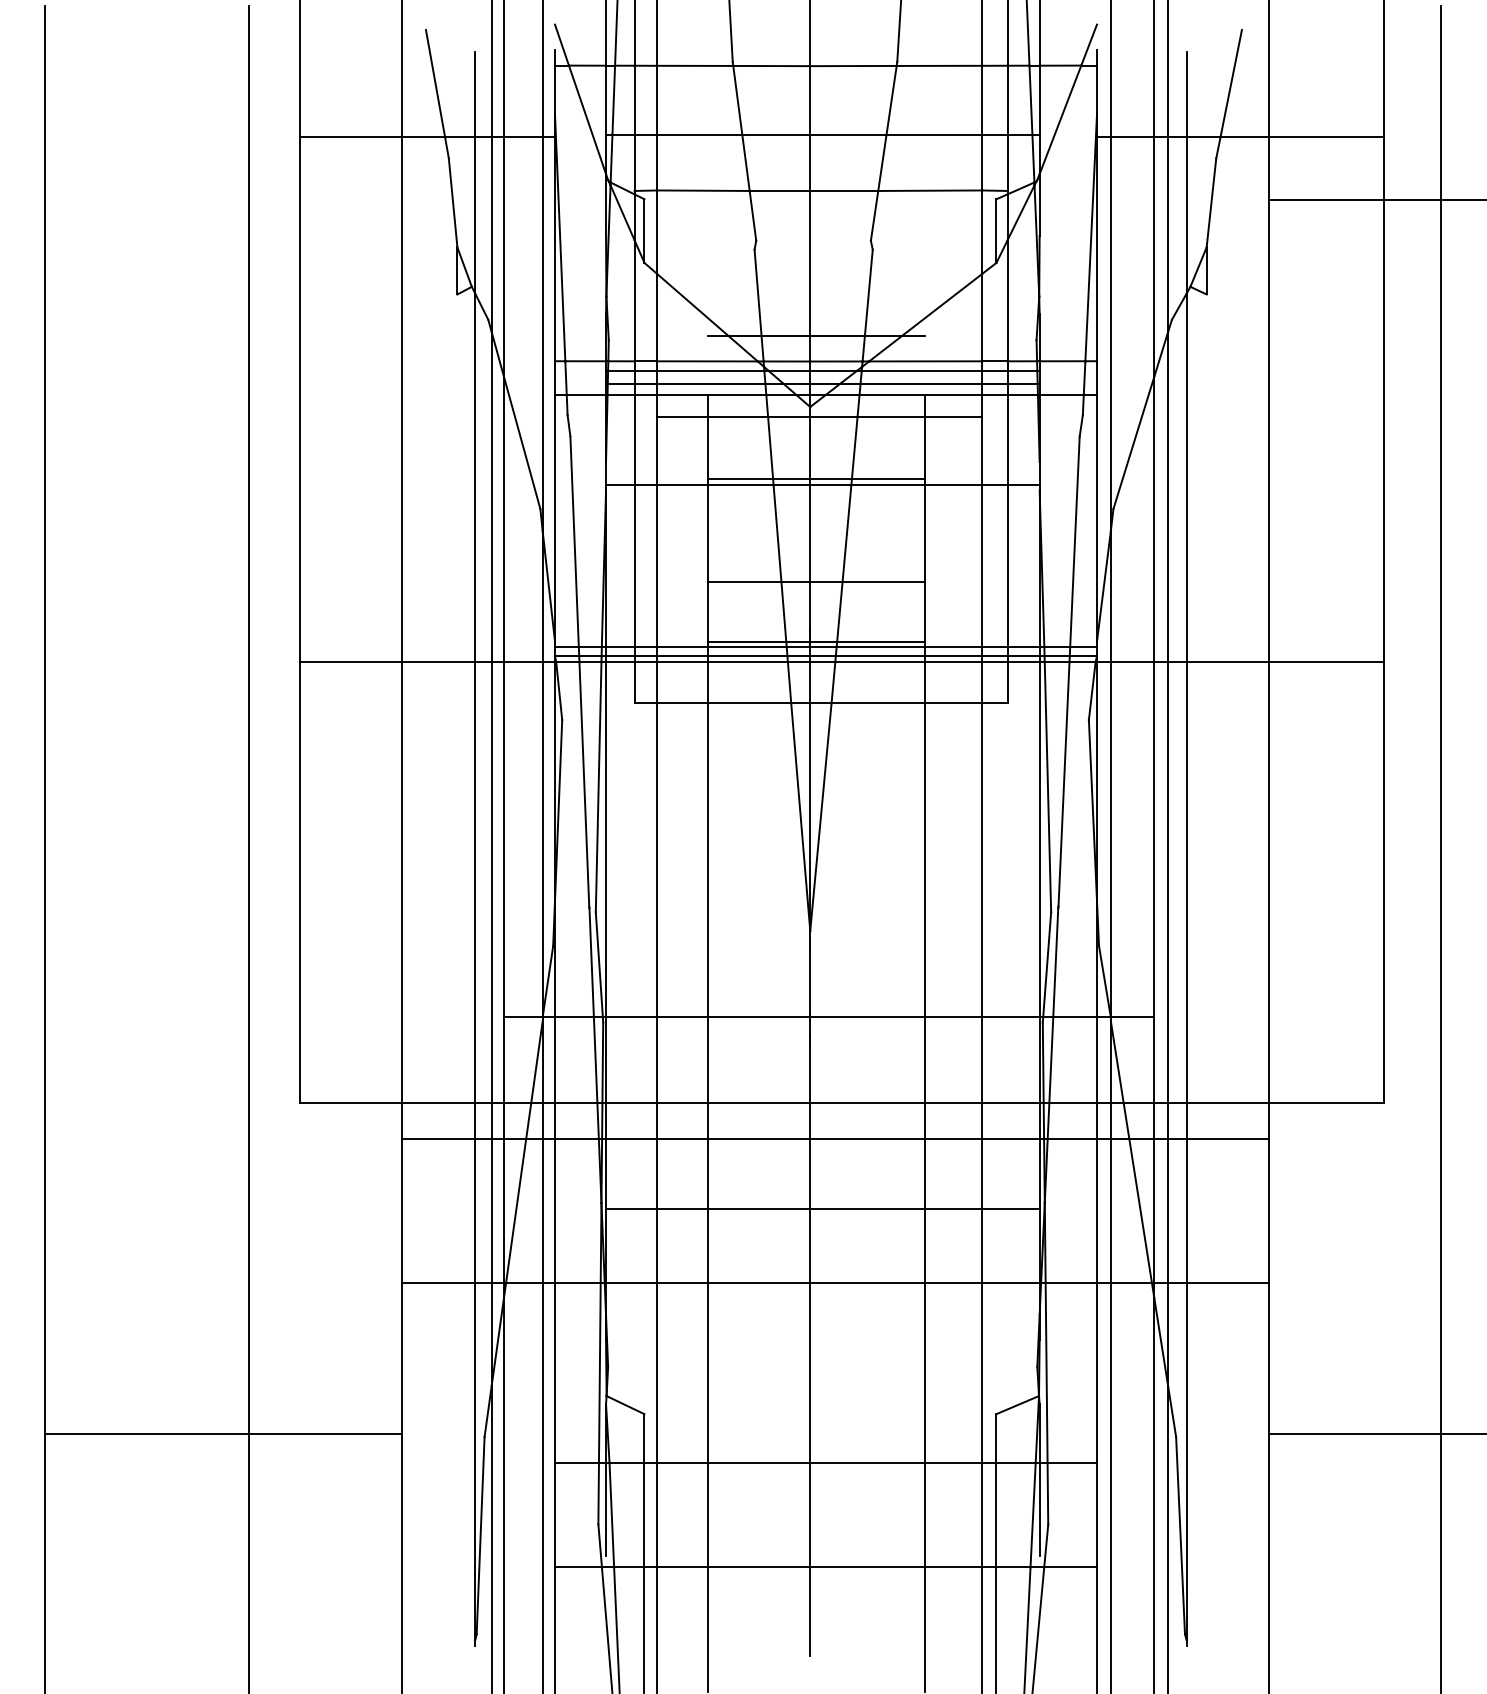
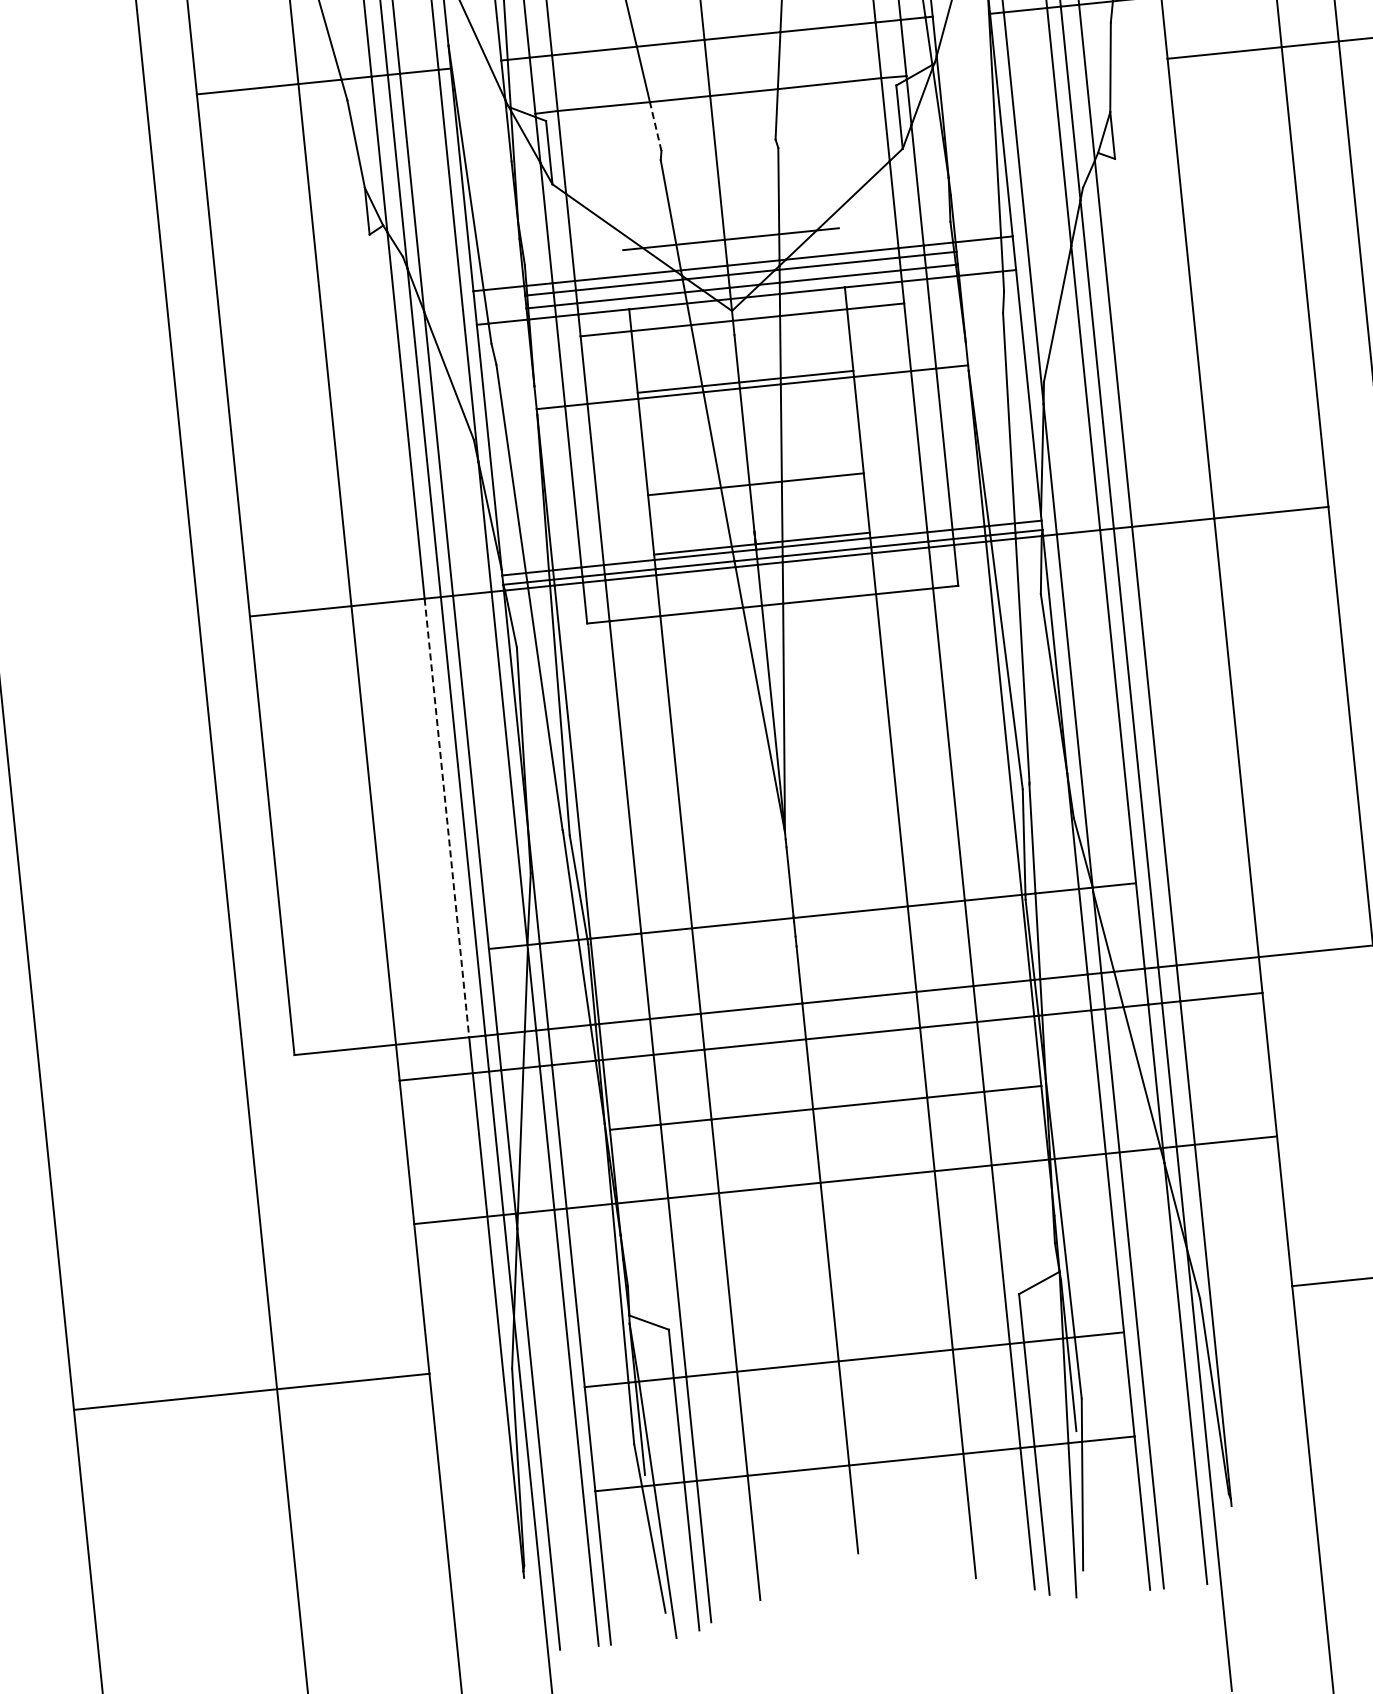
line: (752, 215) -> (655, 126), solid -> dashed
line: (475, 883) -> (447, 818), solid -> dashed

